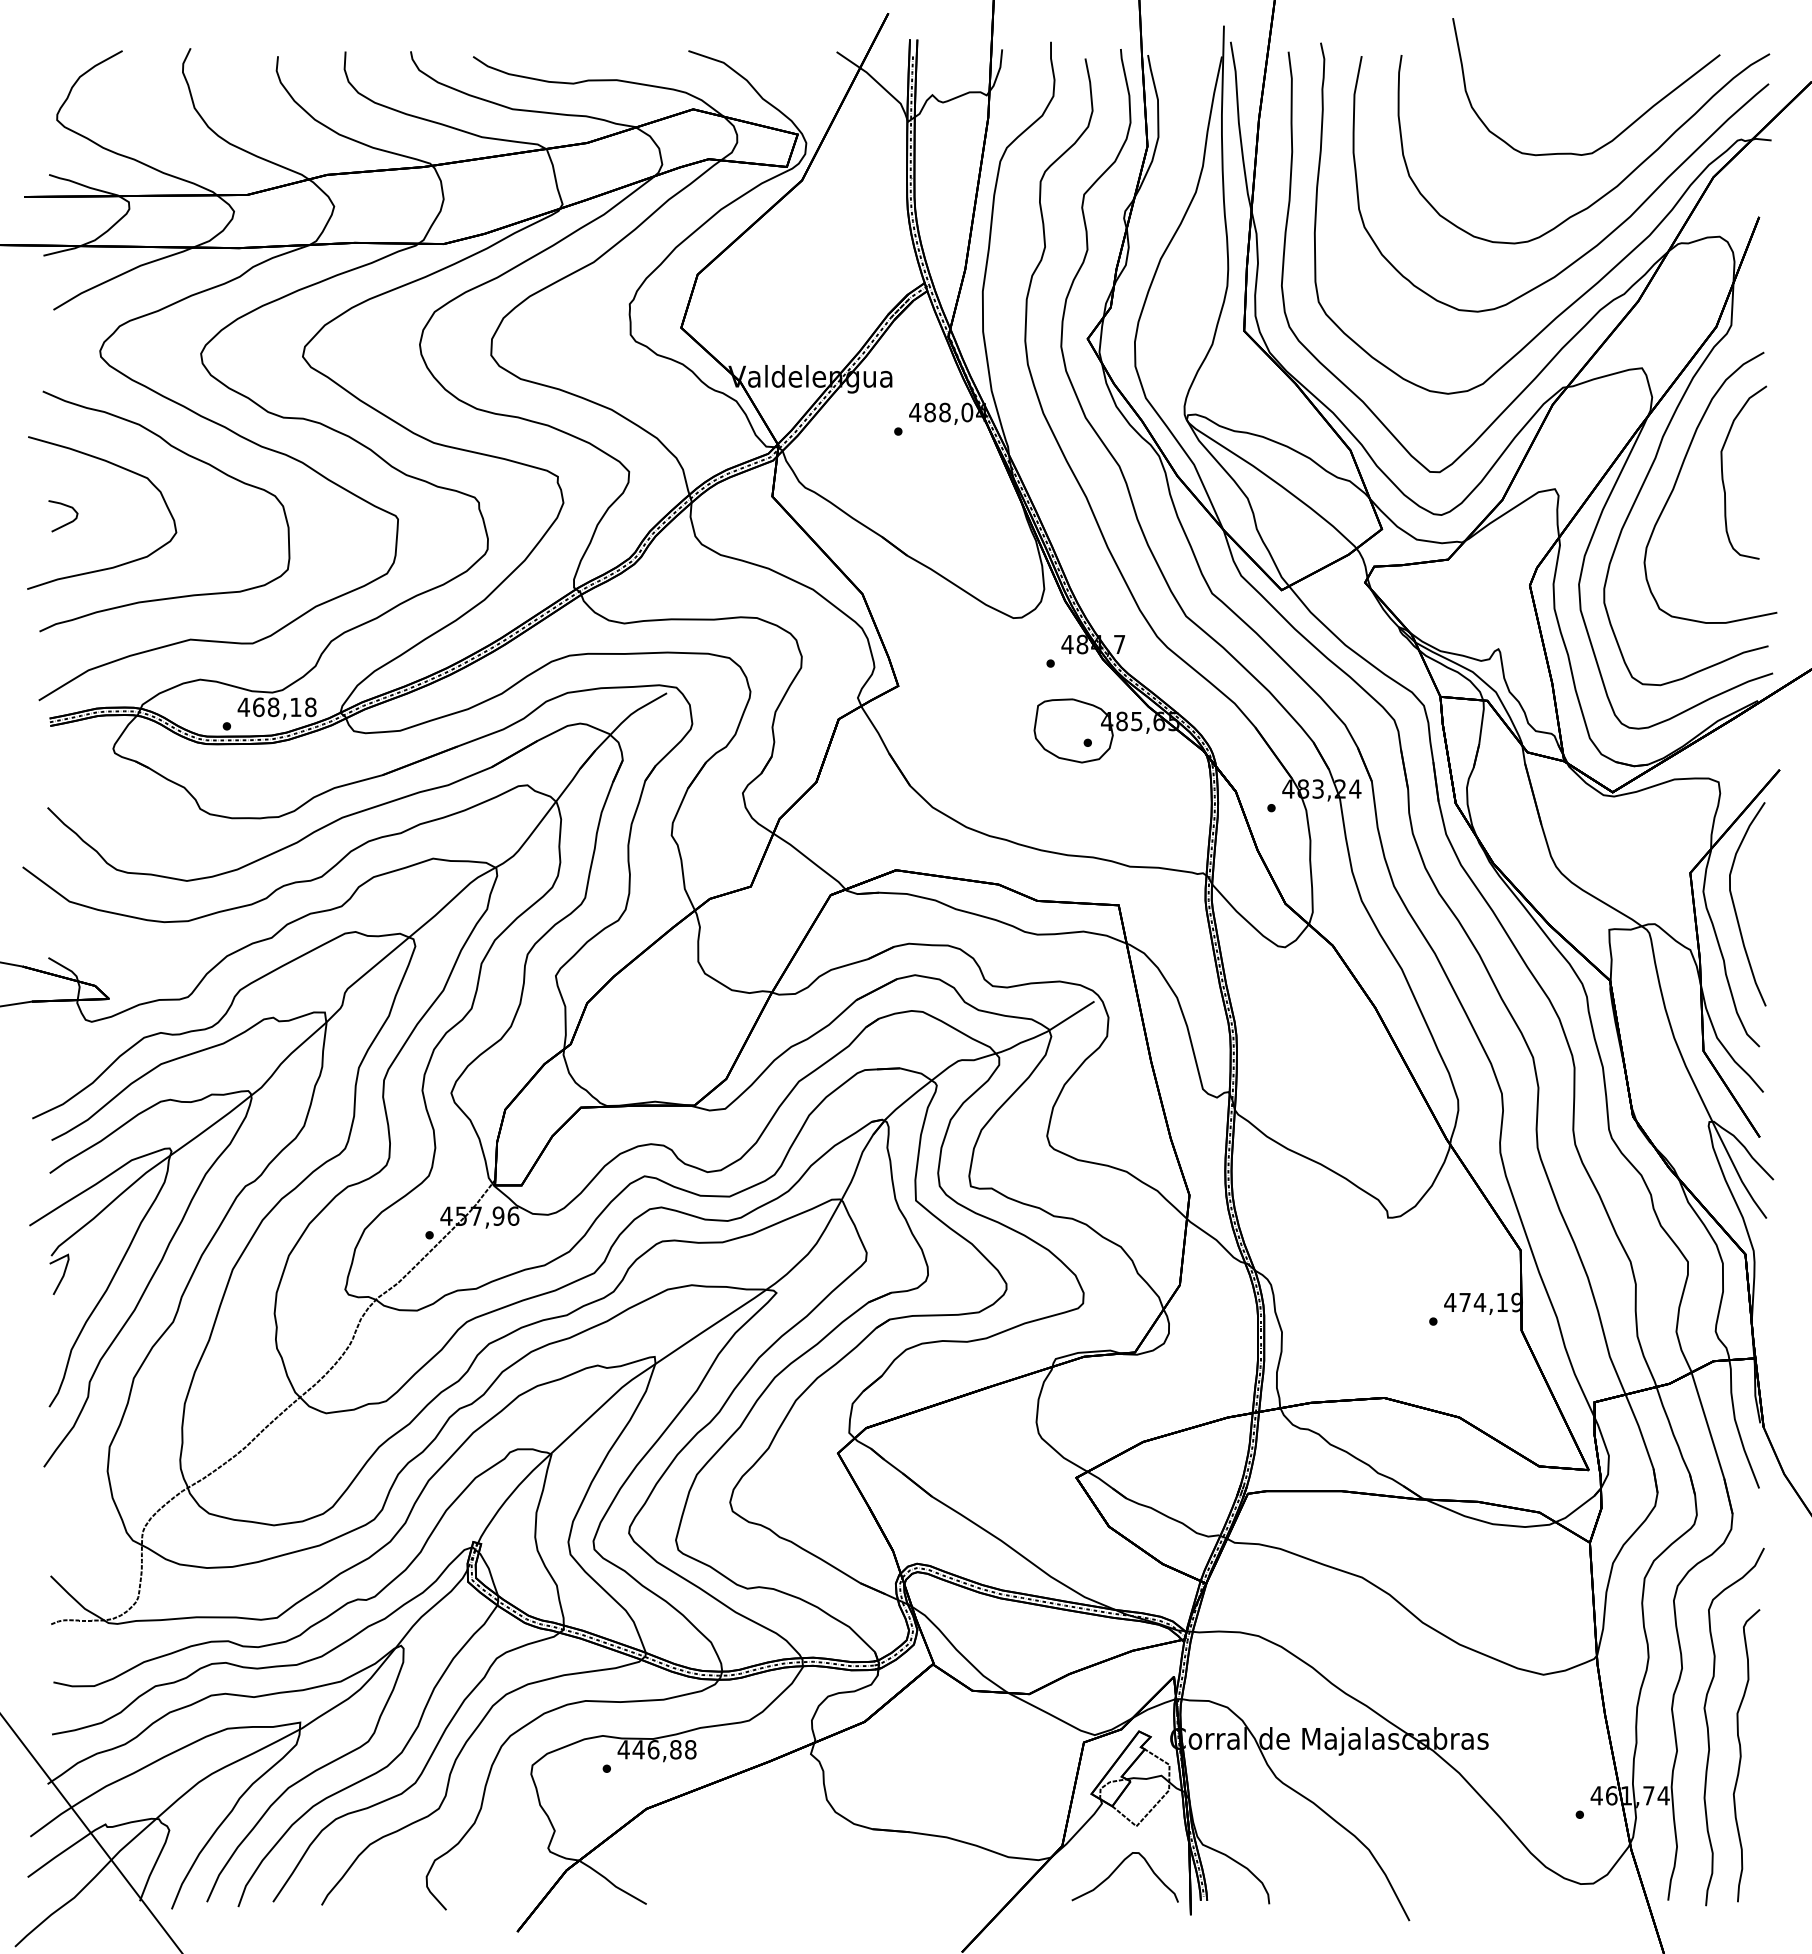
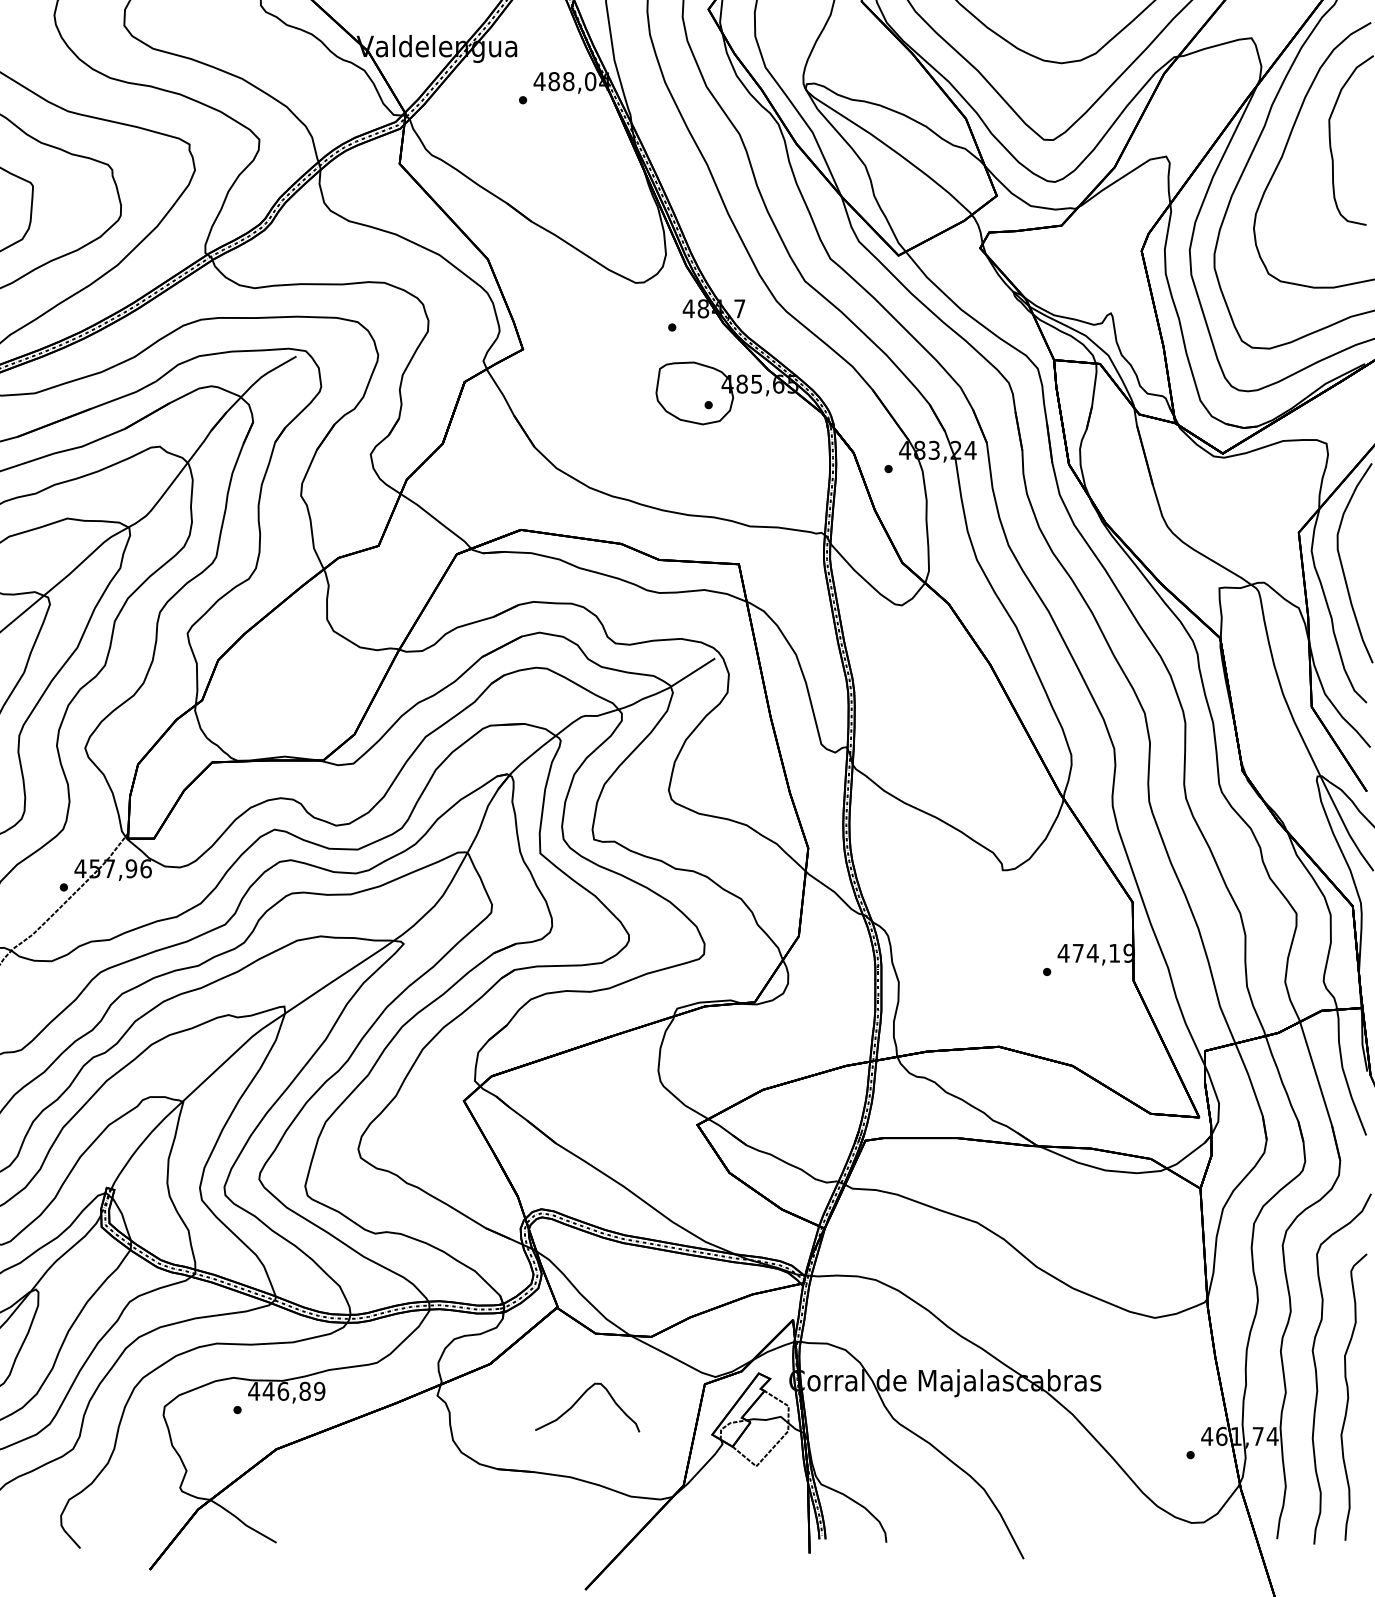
text: (690, 1749) -> (319, 1391), 446,88 -> 446,89
curve: (1117, 1869) -> (580, 1399), moved

